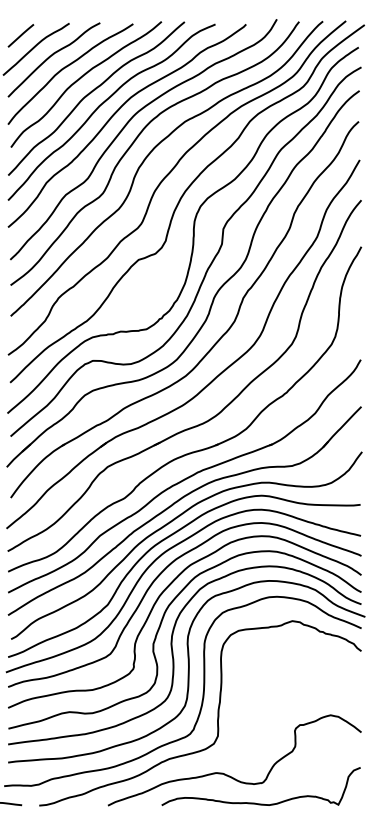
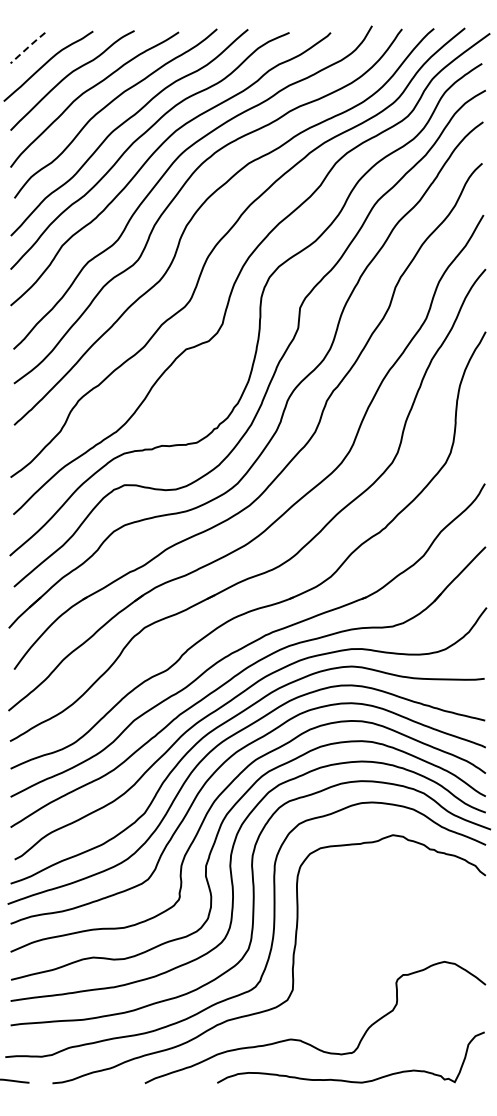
line: (21, 35) -> (28, 47), solid -> dashed

